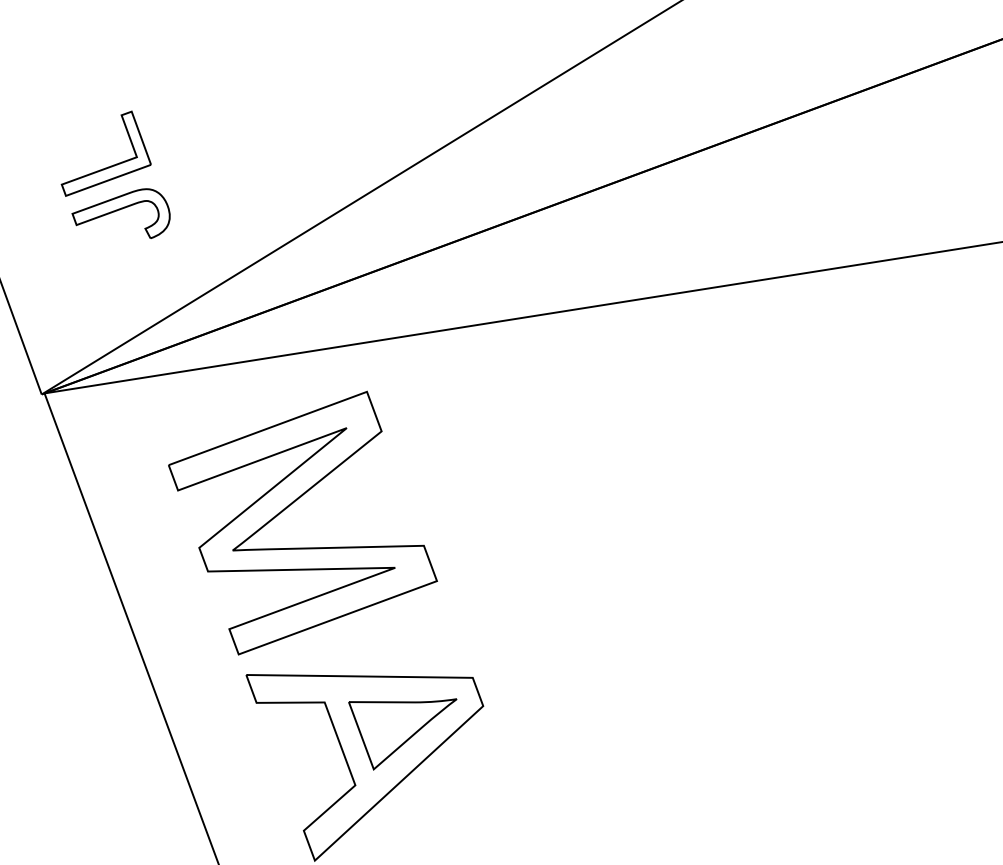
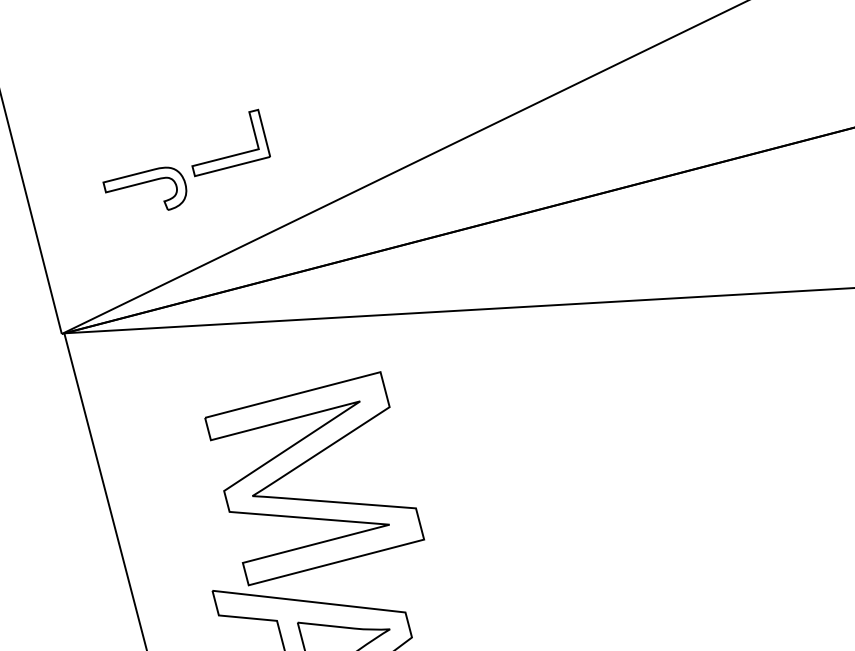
part: (110, 165) -> (235, 154), moved
part: (288, 507) -> (303, 464), moved

